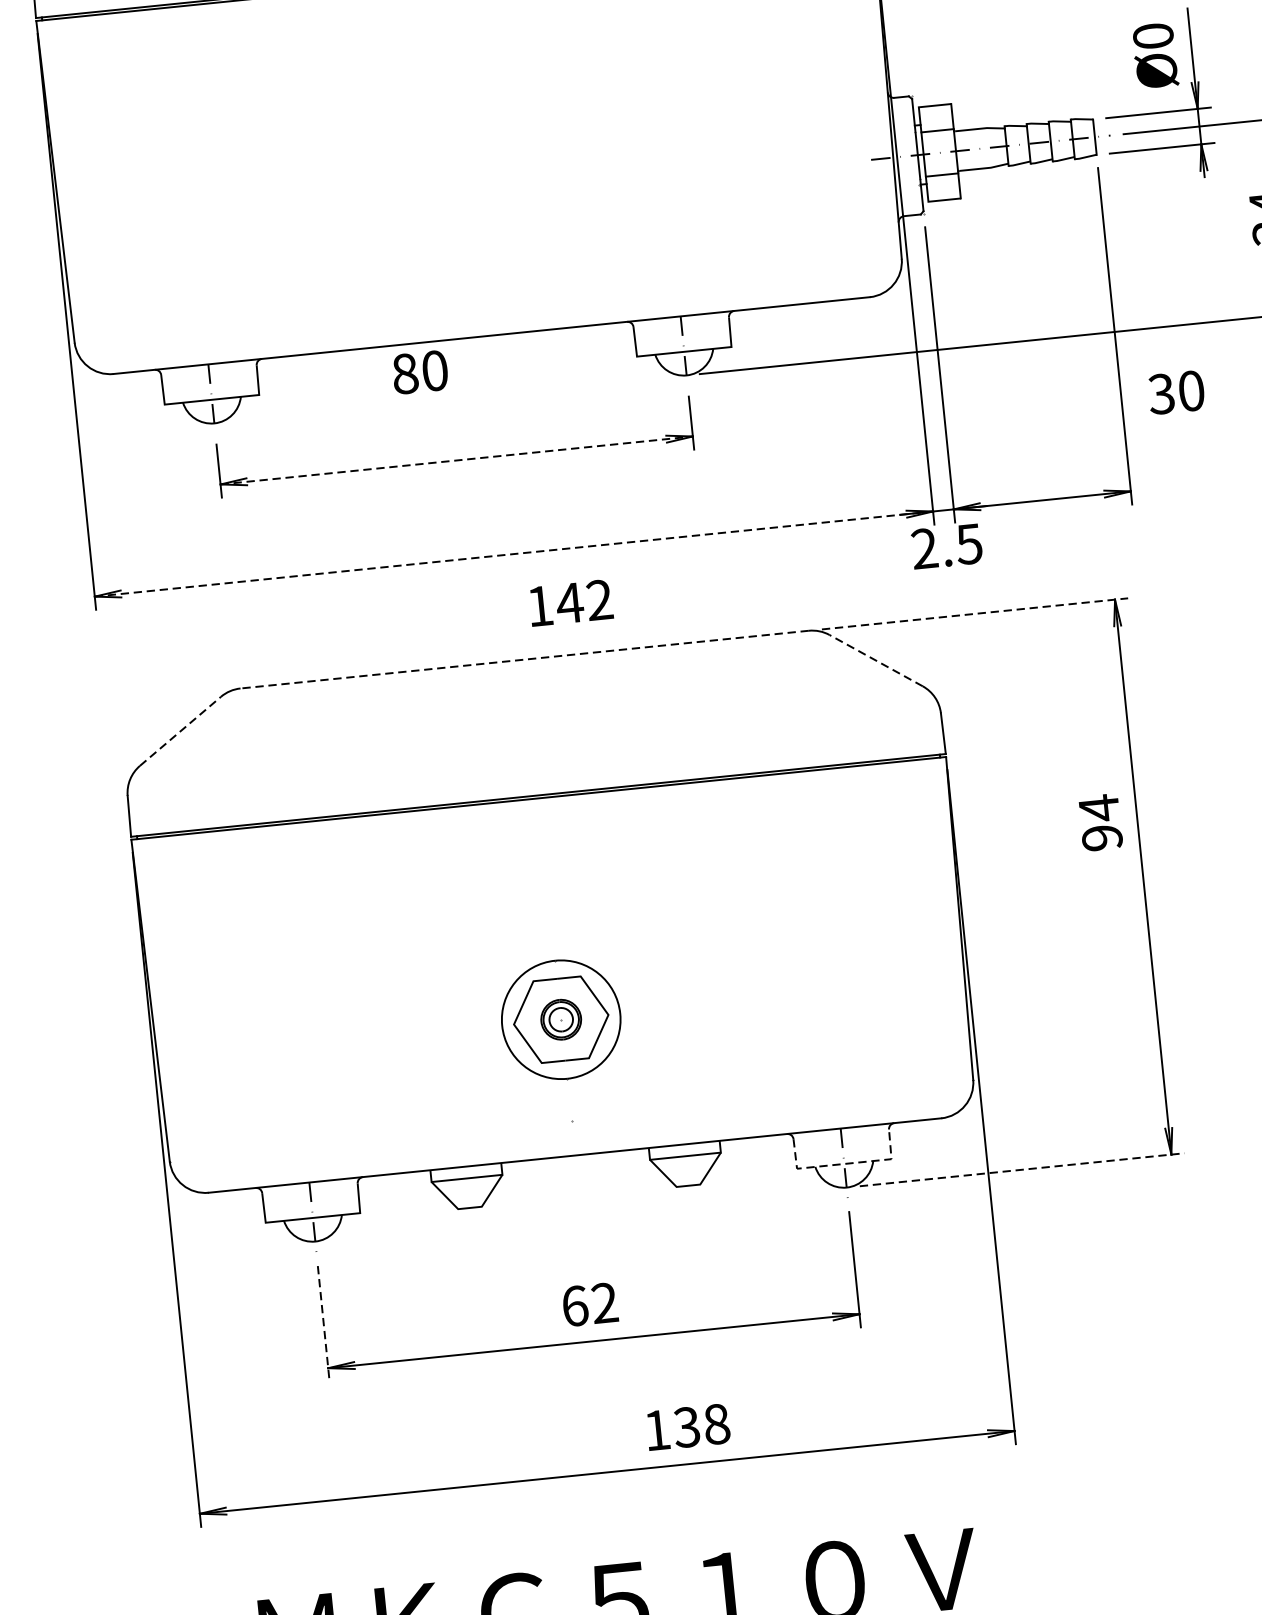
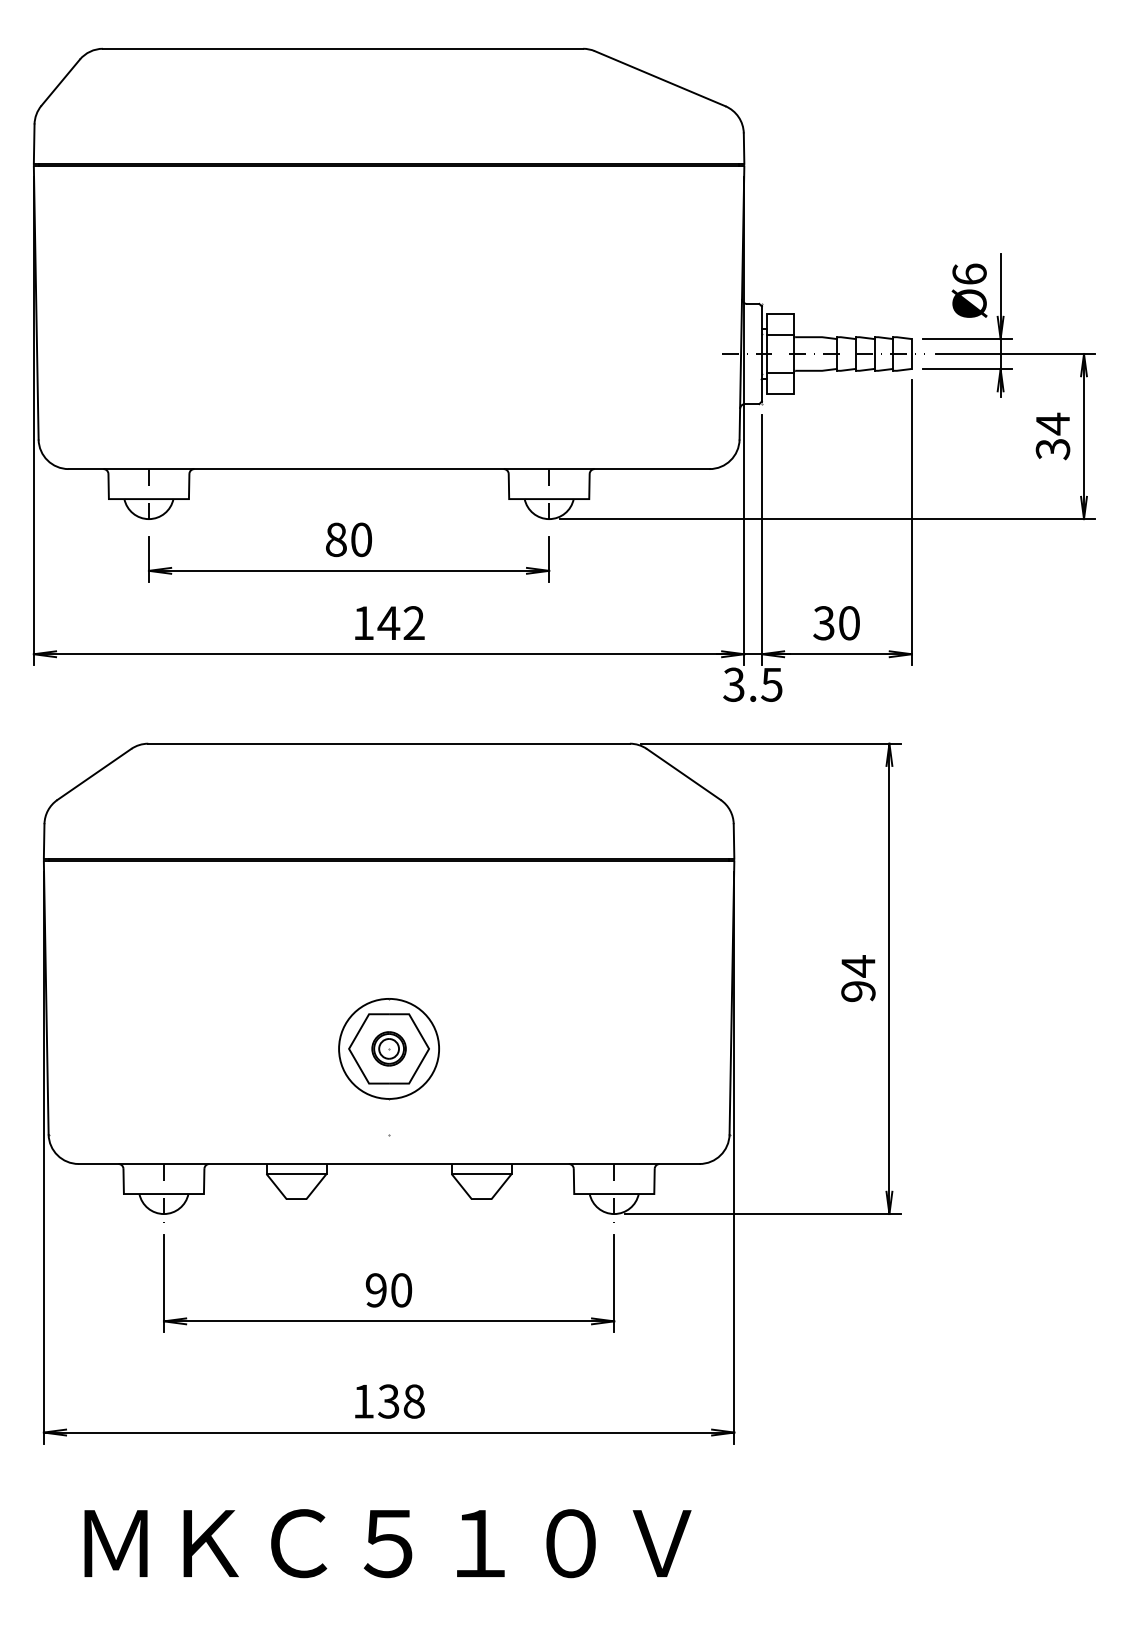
text: (1153, 35) -> (969, 273), Ø0 -> Ø6
text: (419, 372) -> (348, 539), moved
text: (1176, 392) -> (836, 623), moved
line: (457, 460) -> (349, 570), dashed -> solid
text: (923, 548) -> (733, 684), 2.5 -> 3.5
line: (514, 554) -> (389, 654), dashed -> solid
text: (570, 602) -> (389, 622), moved
line: (974, 613) -> (770, 743), dashed -> solid
line: (525, 659) -> (389, 743), dashed -> solid
line: (875, 660) -> (683, 774), dashed -> solid
line: (180, 731) -> (94, 774), dashed -> solid
text: (1100, 822) -> (858, 978), moved
line: (844, 1164) -> (614, 1194), dashed -> solid
line: (1021, 1170) -> (762, 1214), dashed -> solid
text: (589, 1304) -> (388, 1290), 62 -> 90
line: (323, 1323) -> (163, 1283), dashed -> solid
text: (687, 1427) -> (389, 1401), moved

